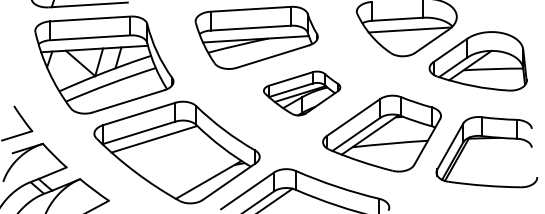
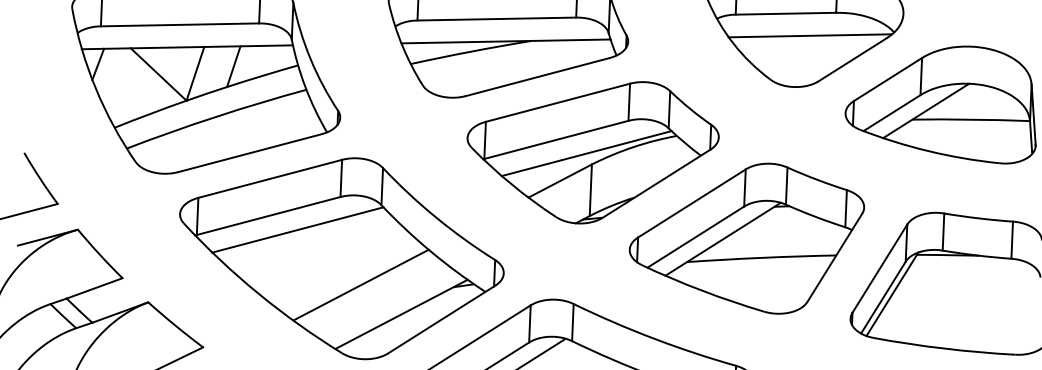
part: (301, 93) -> (591, 151), size x1.67
line: (187, 165) -> (360, 284), added

